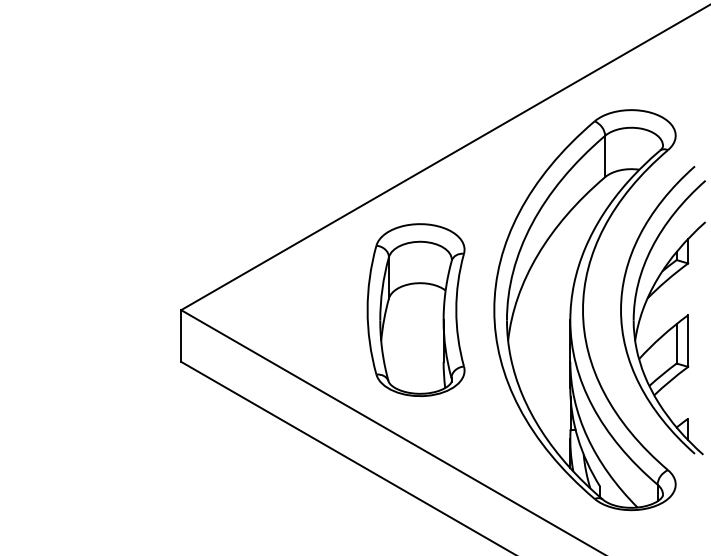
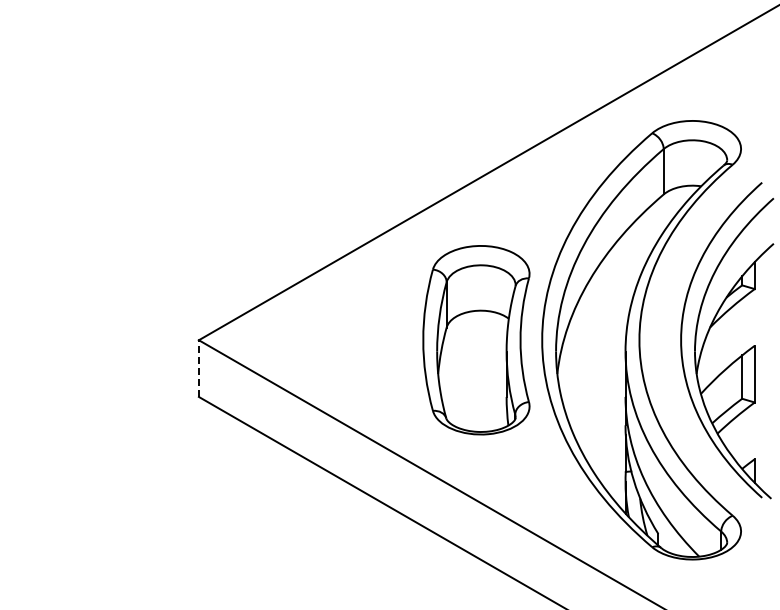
part: (416, 310) -> (476, 340), moved
line: (180, 335) -> (198, 368), solid -> dashed

